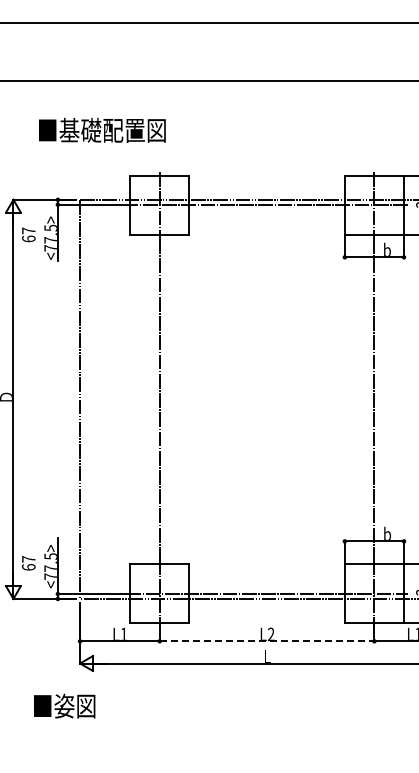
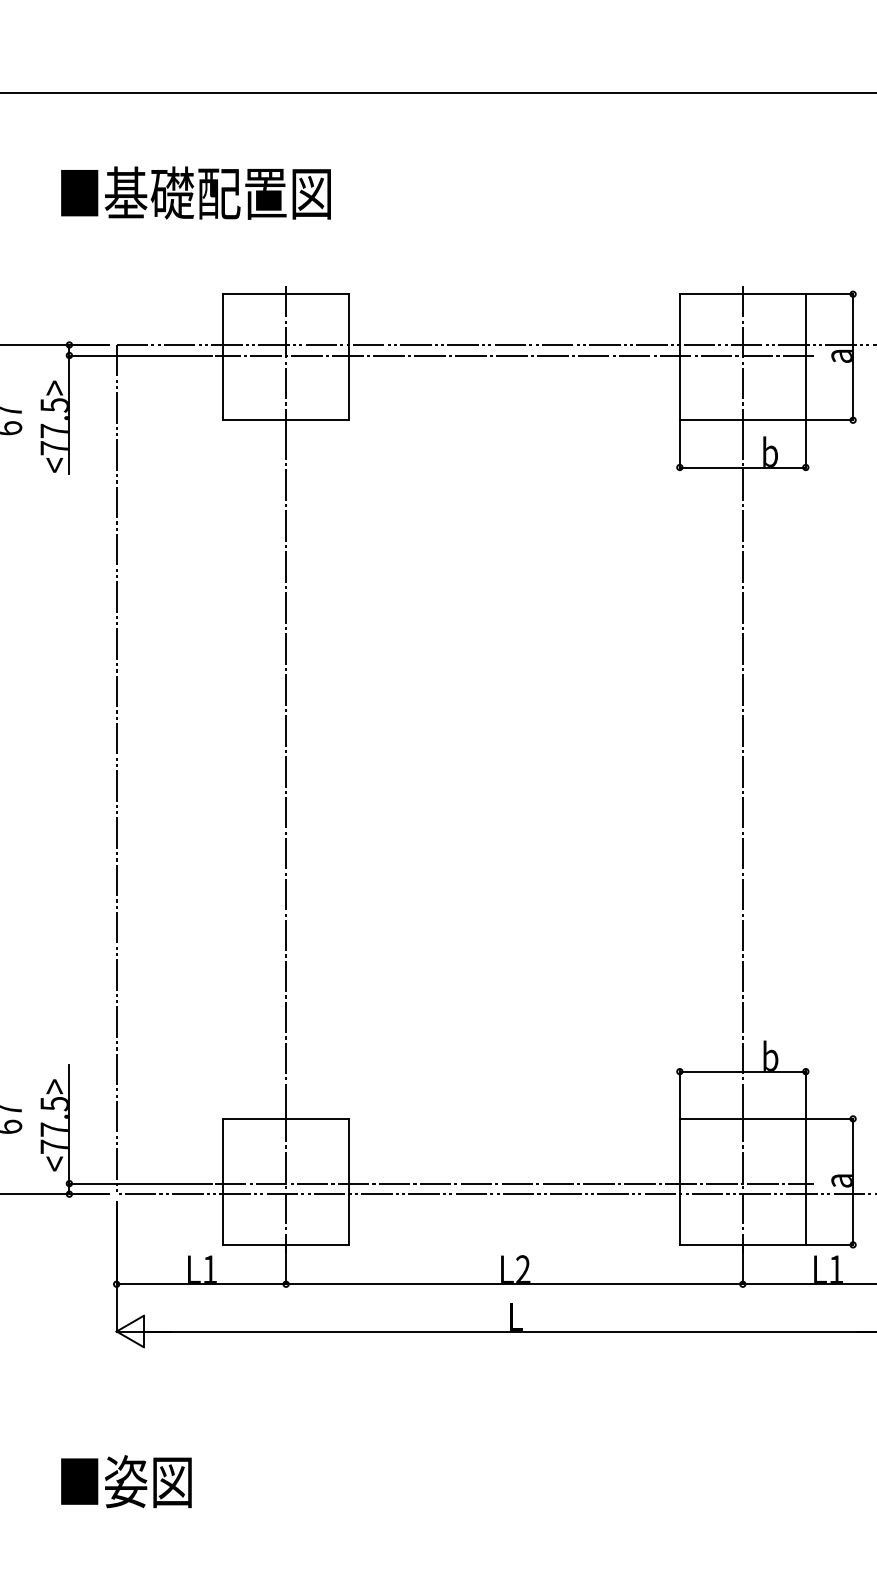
text: (102, 129) -> (196, 191), moved
line: (267, 641) -> (515, 1284), dashed -> solid
text: (64, 705) -> (126, 1480), moved

